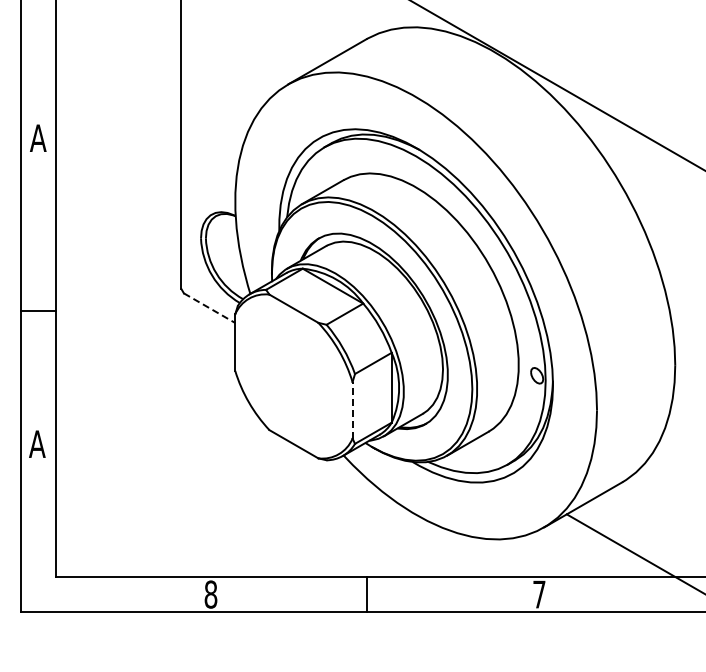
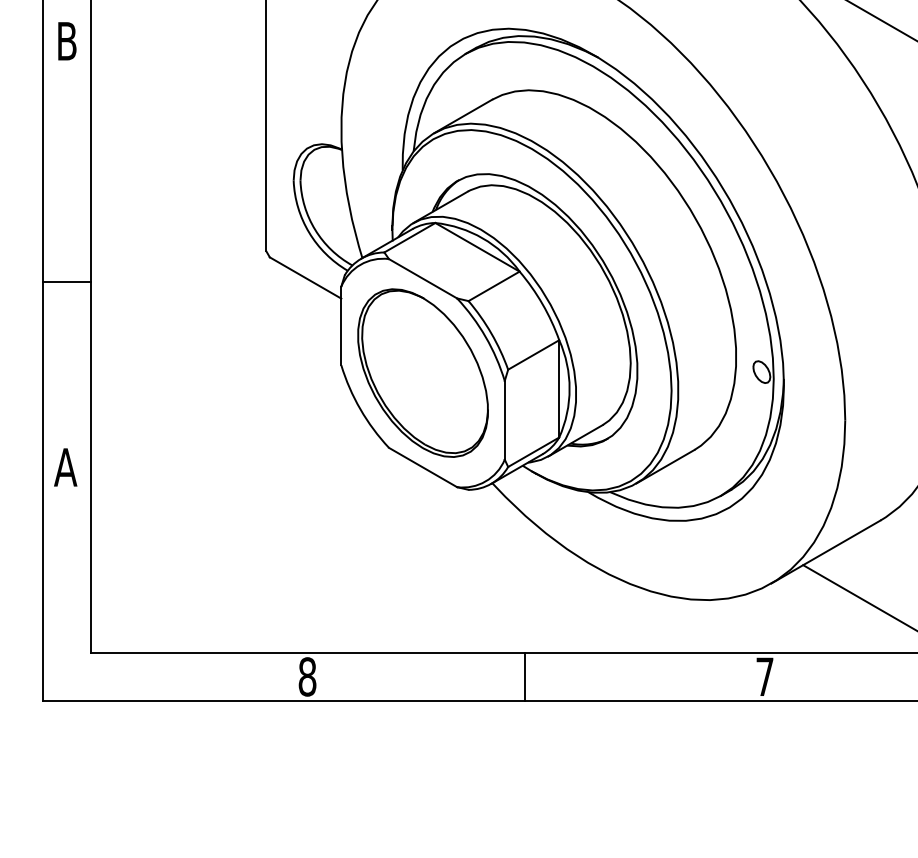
text: (37, 137) -> (65, 40), A -> B
line: (209, 308) -> (305, 278), dashed -> solid
part: (293, 376) -> (422, 373), added
line: (352, 409) -> (504, 419), dashed -> solid

